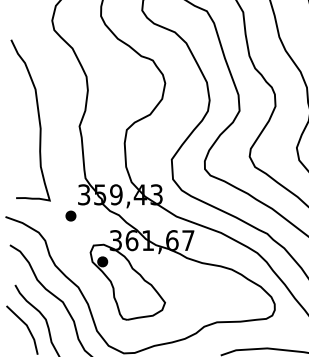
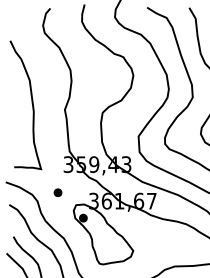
part: (70, 215) -> (57, 192), moved

